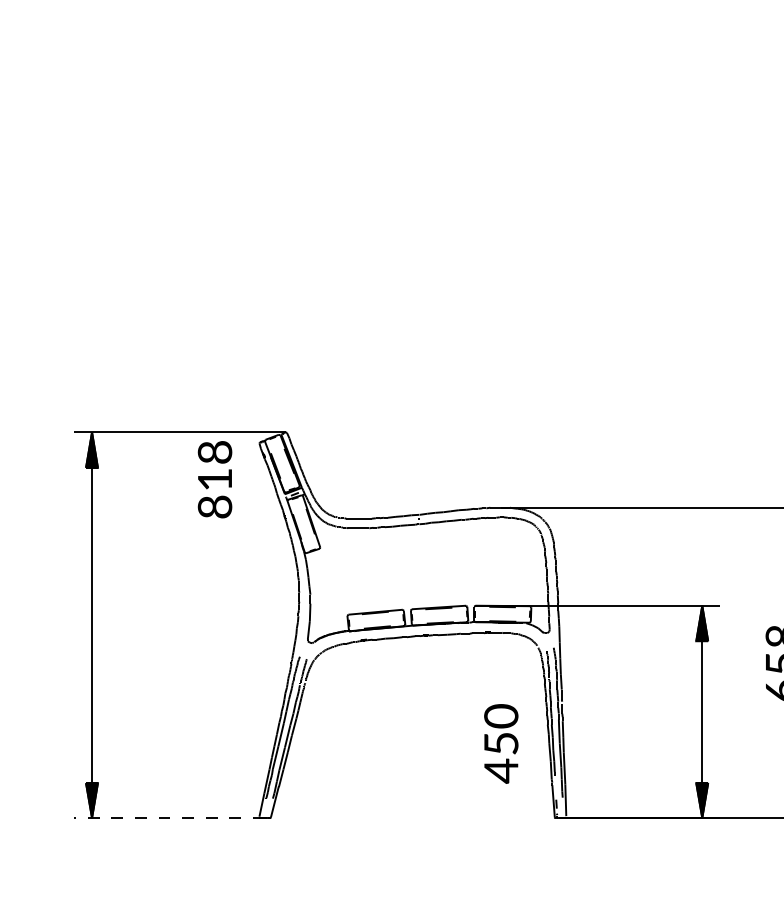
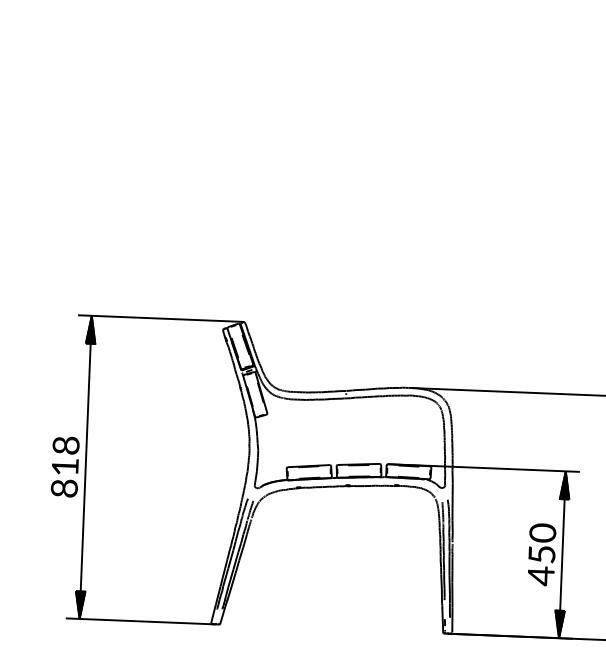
text: (214, 479) -> (64, 466), moved
text: (501, 743) -> (542, 554), moved
line: (169, 818) -> (140, 621), dashed -> solid

